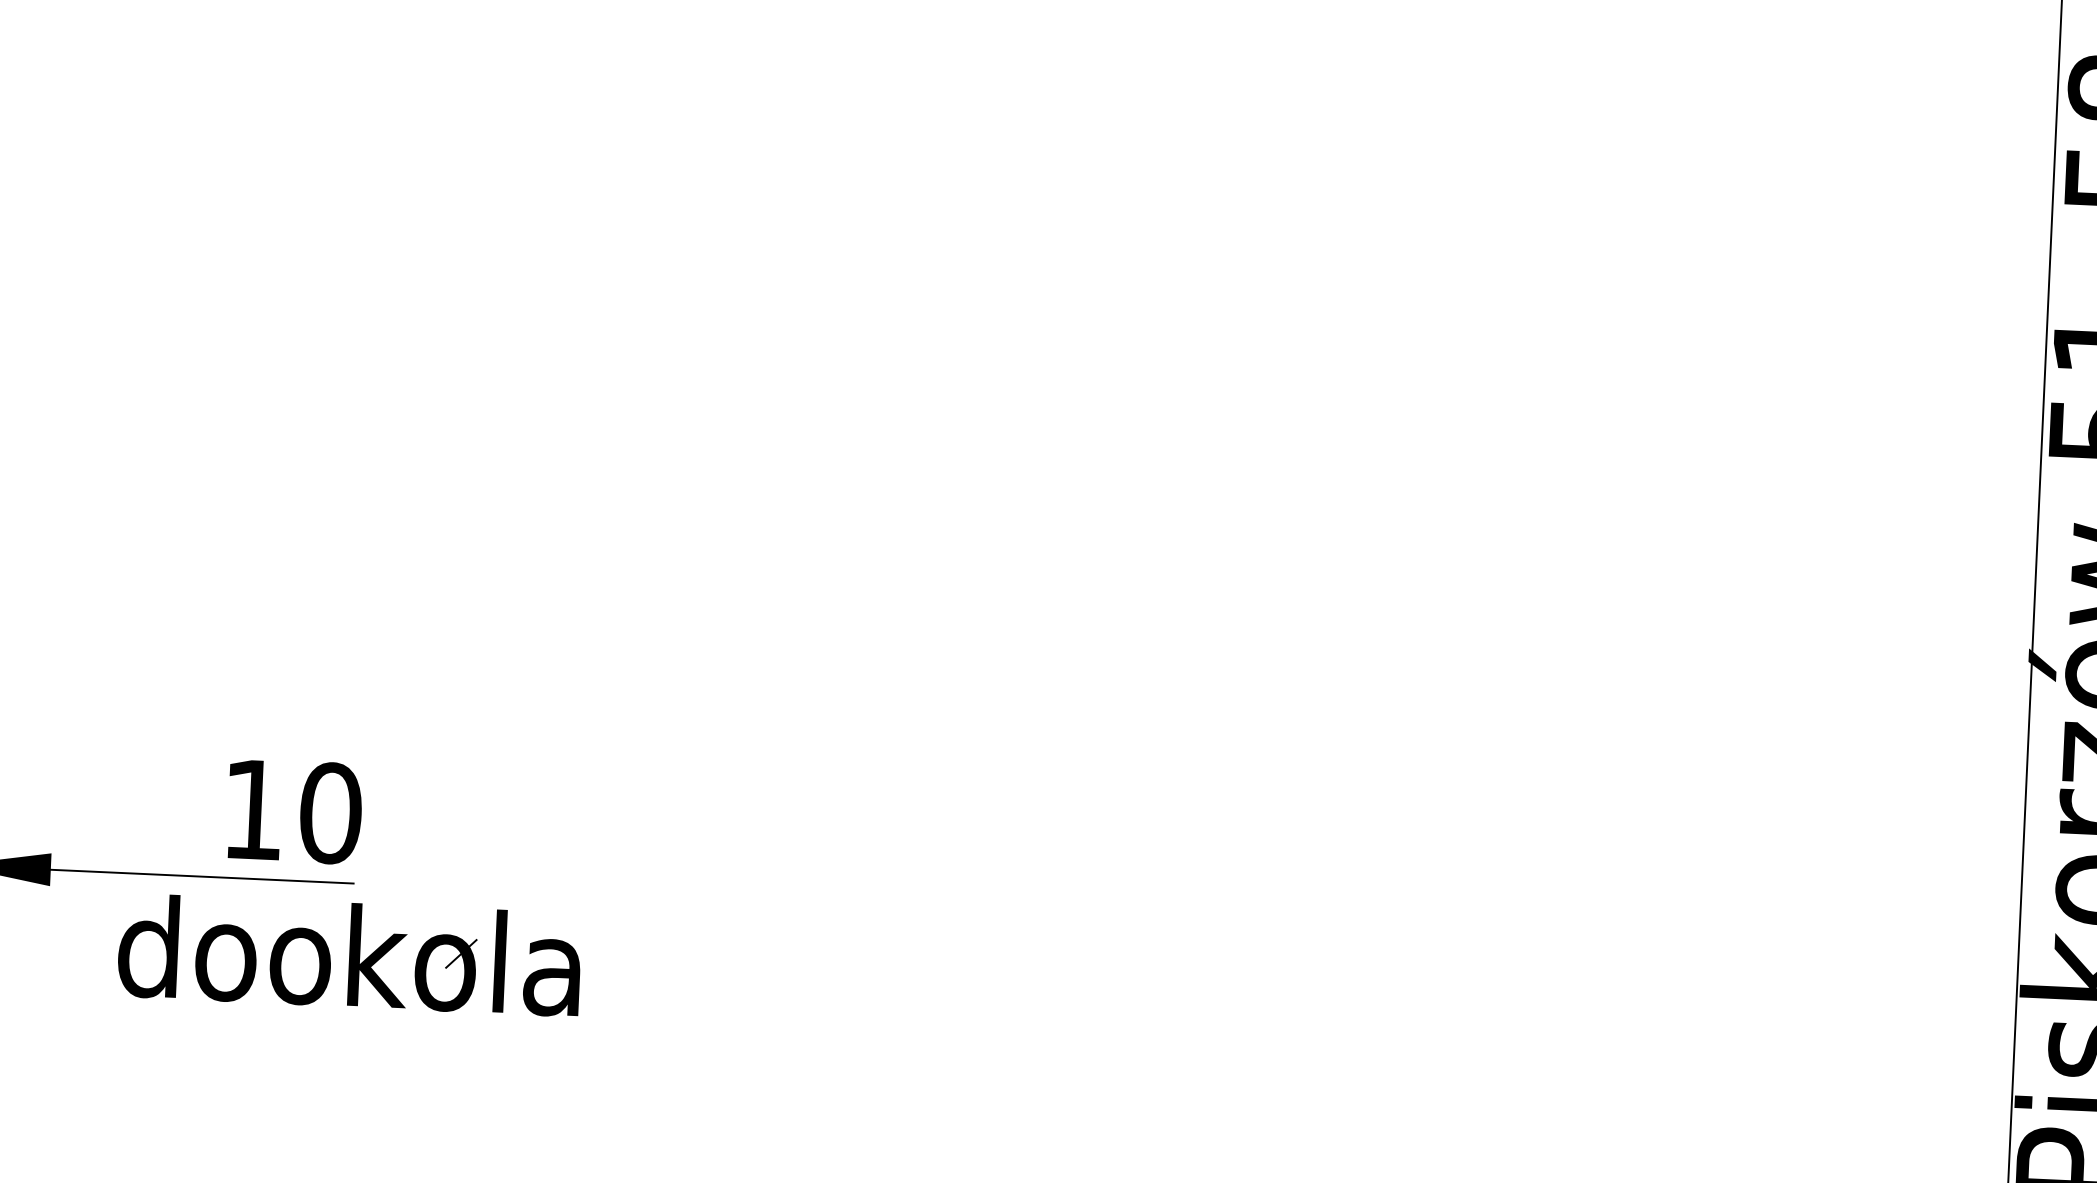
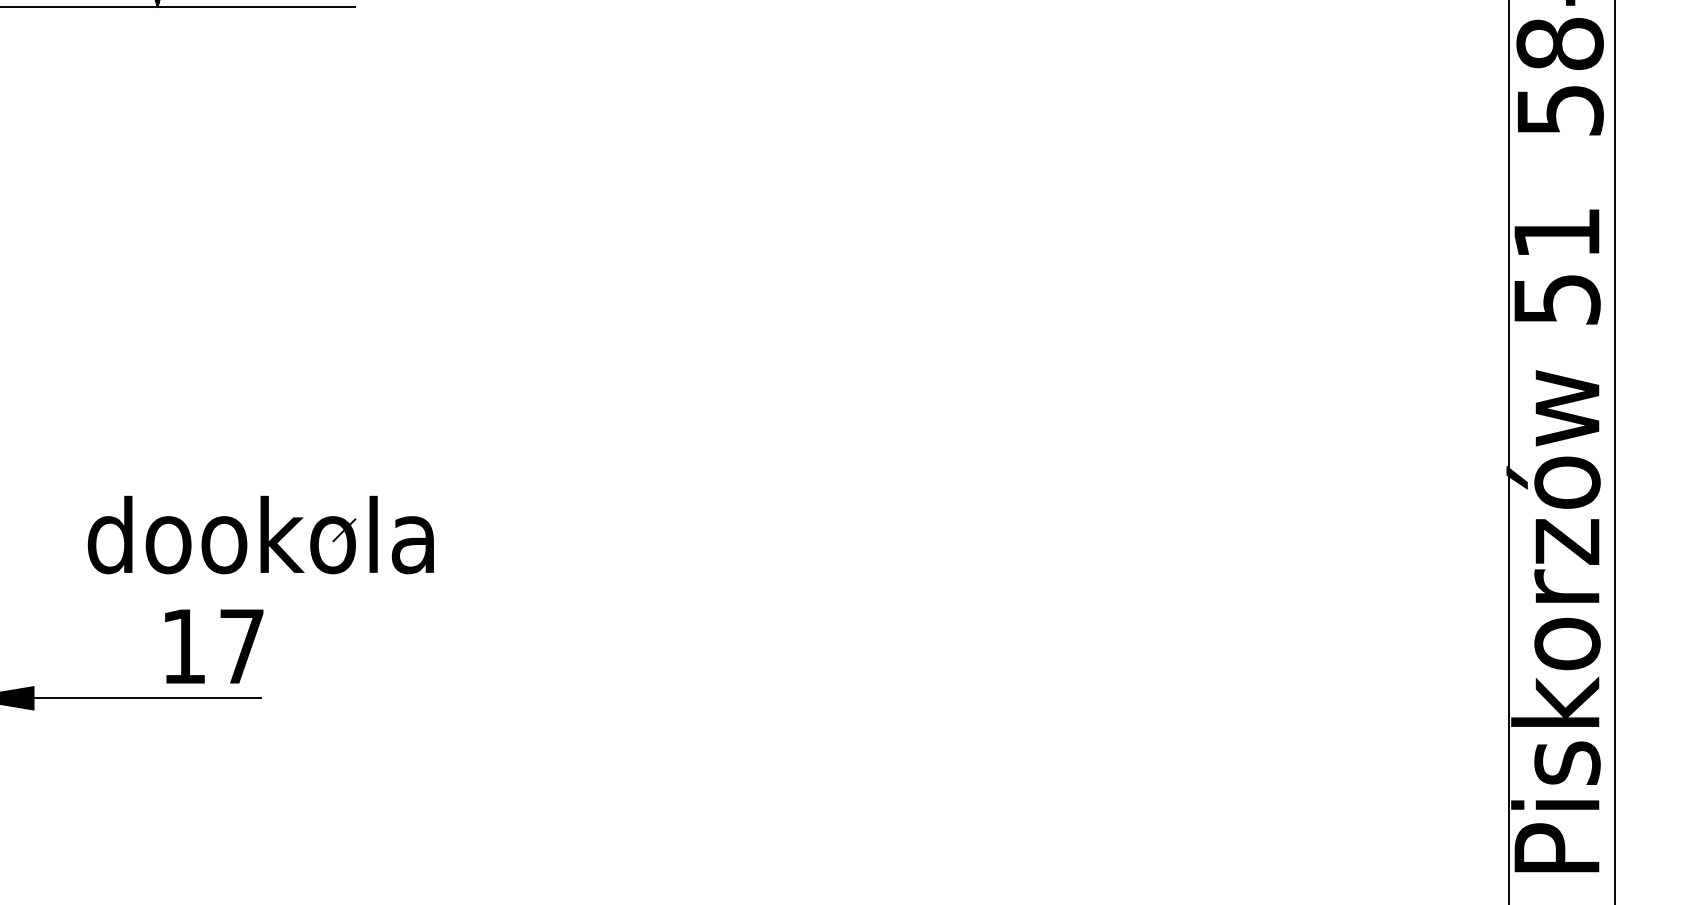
text: (331, 813) -> (242, 646), 10 -> 17
part: (349, 954) -> (260, 534), moved

